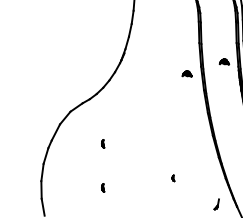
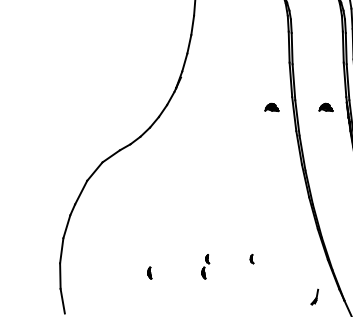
part: (224, 61) -> (326, 106), moved
part: (103, 143) -> (150, 208), removed
part: (141, 183) -> (205, 266), added

